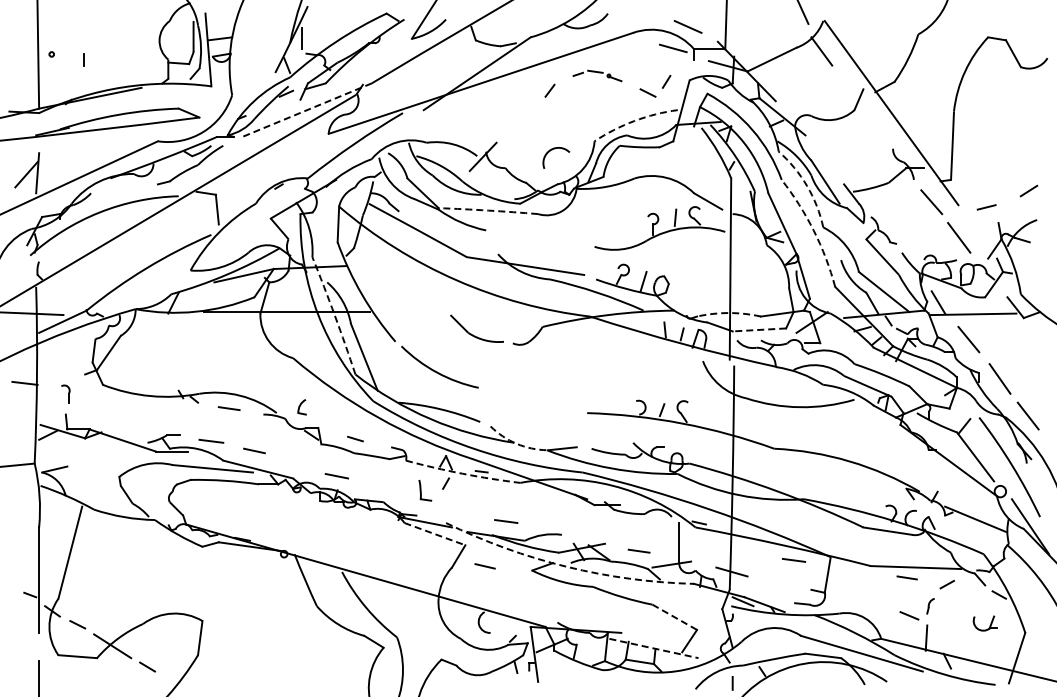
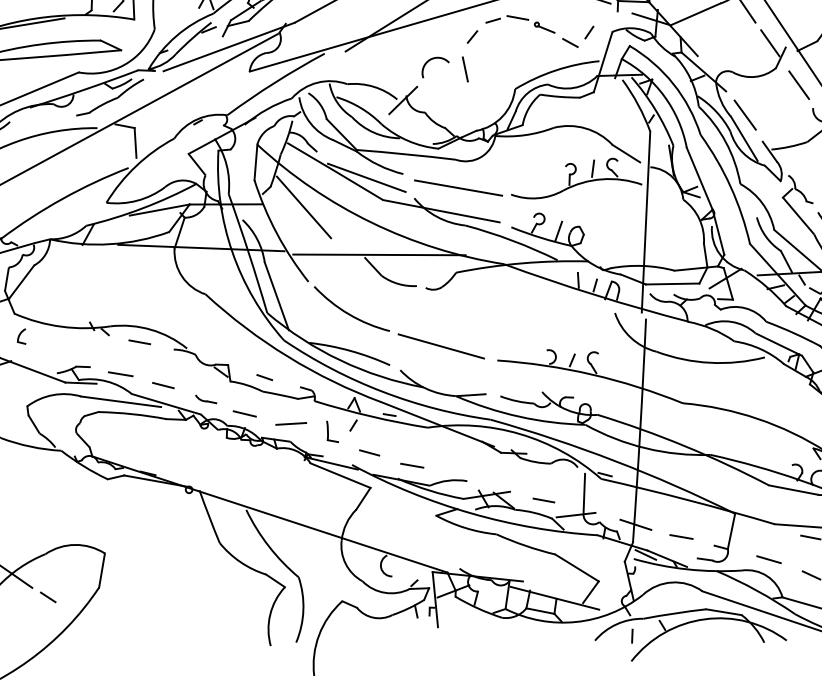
part: (597, 75) -> (520, 23), size x1.43
line: (847, 85) -> (770, 43), added
line: (307, 110) -> (229, 47), dashed -> solid
arc: (634, 121) -> (555, 70), dashed -> solid
line: (544, 123) -> (465, 69), added
line: (877, 126) -> (798, 85), added
arc: (555, 149) -> (435, 59), moved
line: (825, 158) -> (745, 115), added
arc: (807, 186) -> (726, 142), dashed -> solid
arc: (488, 210) -> (406, 154), dashed -> solid
arc: (813, 230) -> (730, 186), dashed -> solid
line: (449, 235) -> (366, 177), added
line: (541, 242) -> (458, 188), added
line: (387, 267) -> (303, 207), added
line: (465, 312) -> (379, 255), added
arc: (728, 313) -> (642, 266), dashed -> solid
arc: (334, 315) -> (248, 253), dashed -> solid
line: (759, 329) -> (672, 283), dashed -> solid
line: (530, 400) -> (441, 345), added
part: (301, 407) -> (21, 336), moved
arc: (516, 443) -> (425, 388), dashed -> solid
part: (297, 462) -> (205, 398), added
arc: (462, 473) -> (370, 416), dashed -> solid
line: (383, 483) -> (291, 423), added
line: (435, 534) -> (341, 475), dashed -> solid
line: (794, 560) -> (681, 537), moved
line: (484, 566) -> (368, 453), moved
arc: (566, 566) -> (470, 512), dashed -> solid
line: (866, 601) -> (769, 559), added
line: (674, 617) -> (576, 568), dashed -> solid
line: (653, 648) -> (554, 598), dashed -> solid

